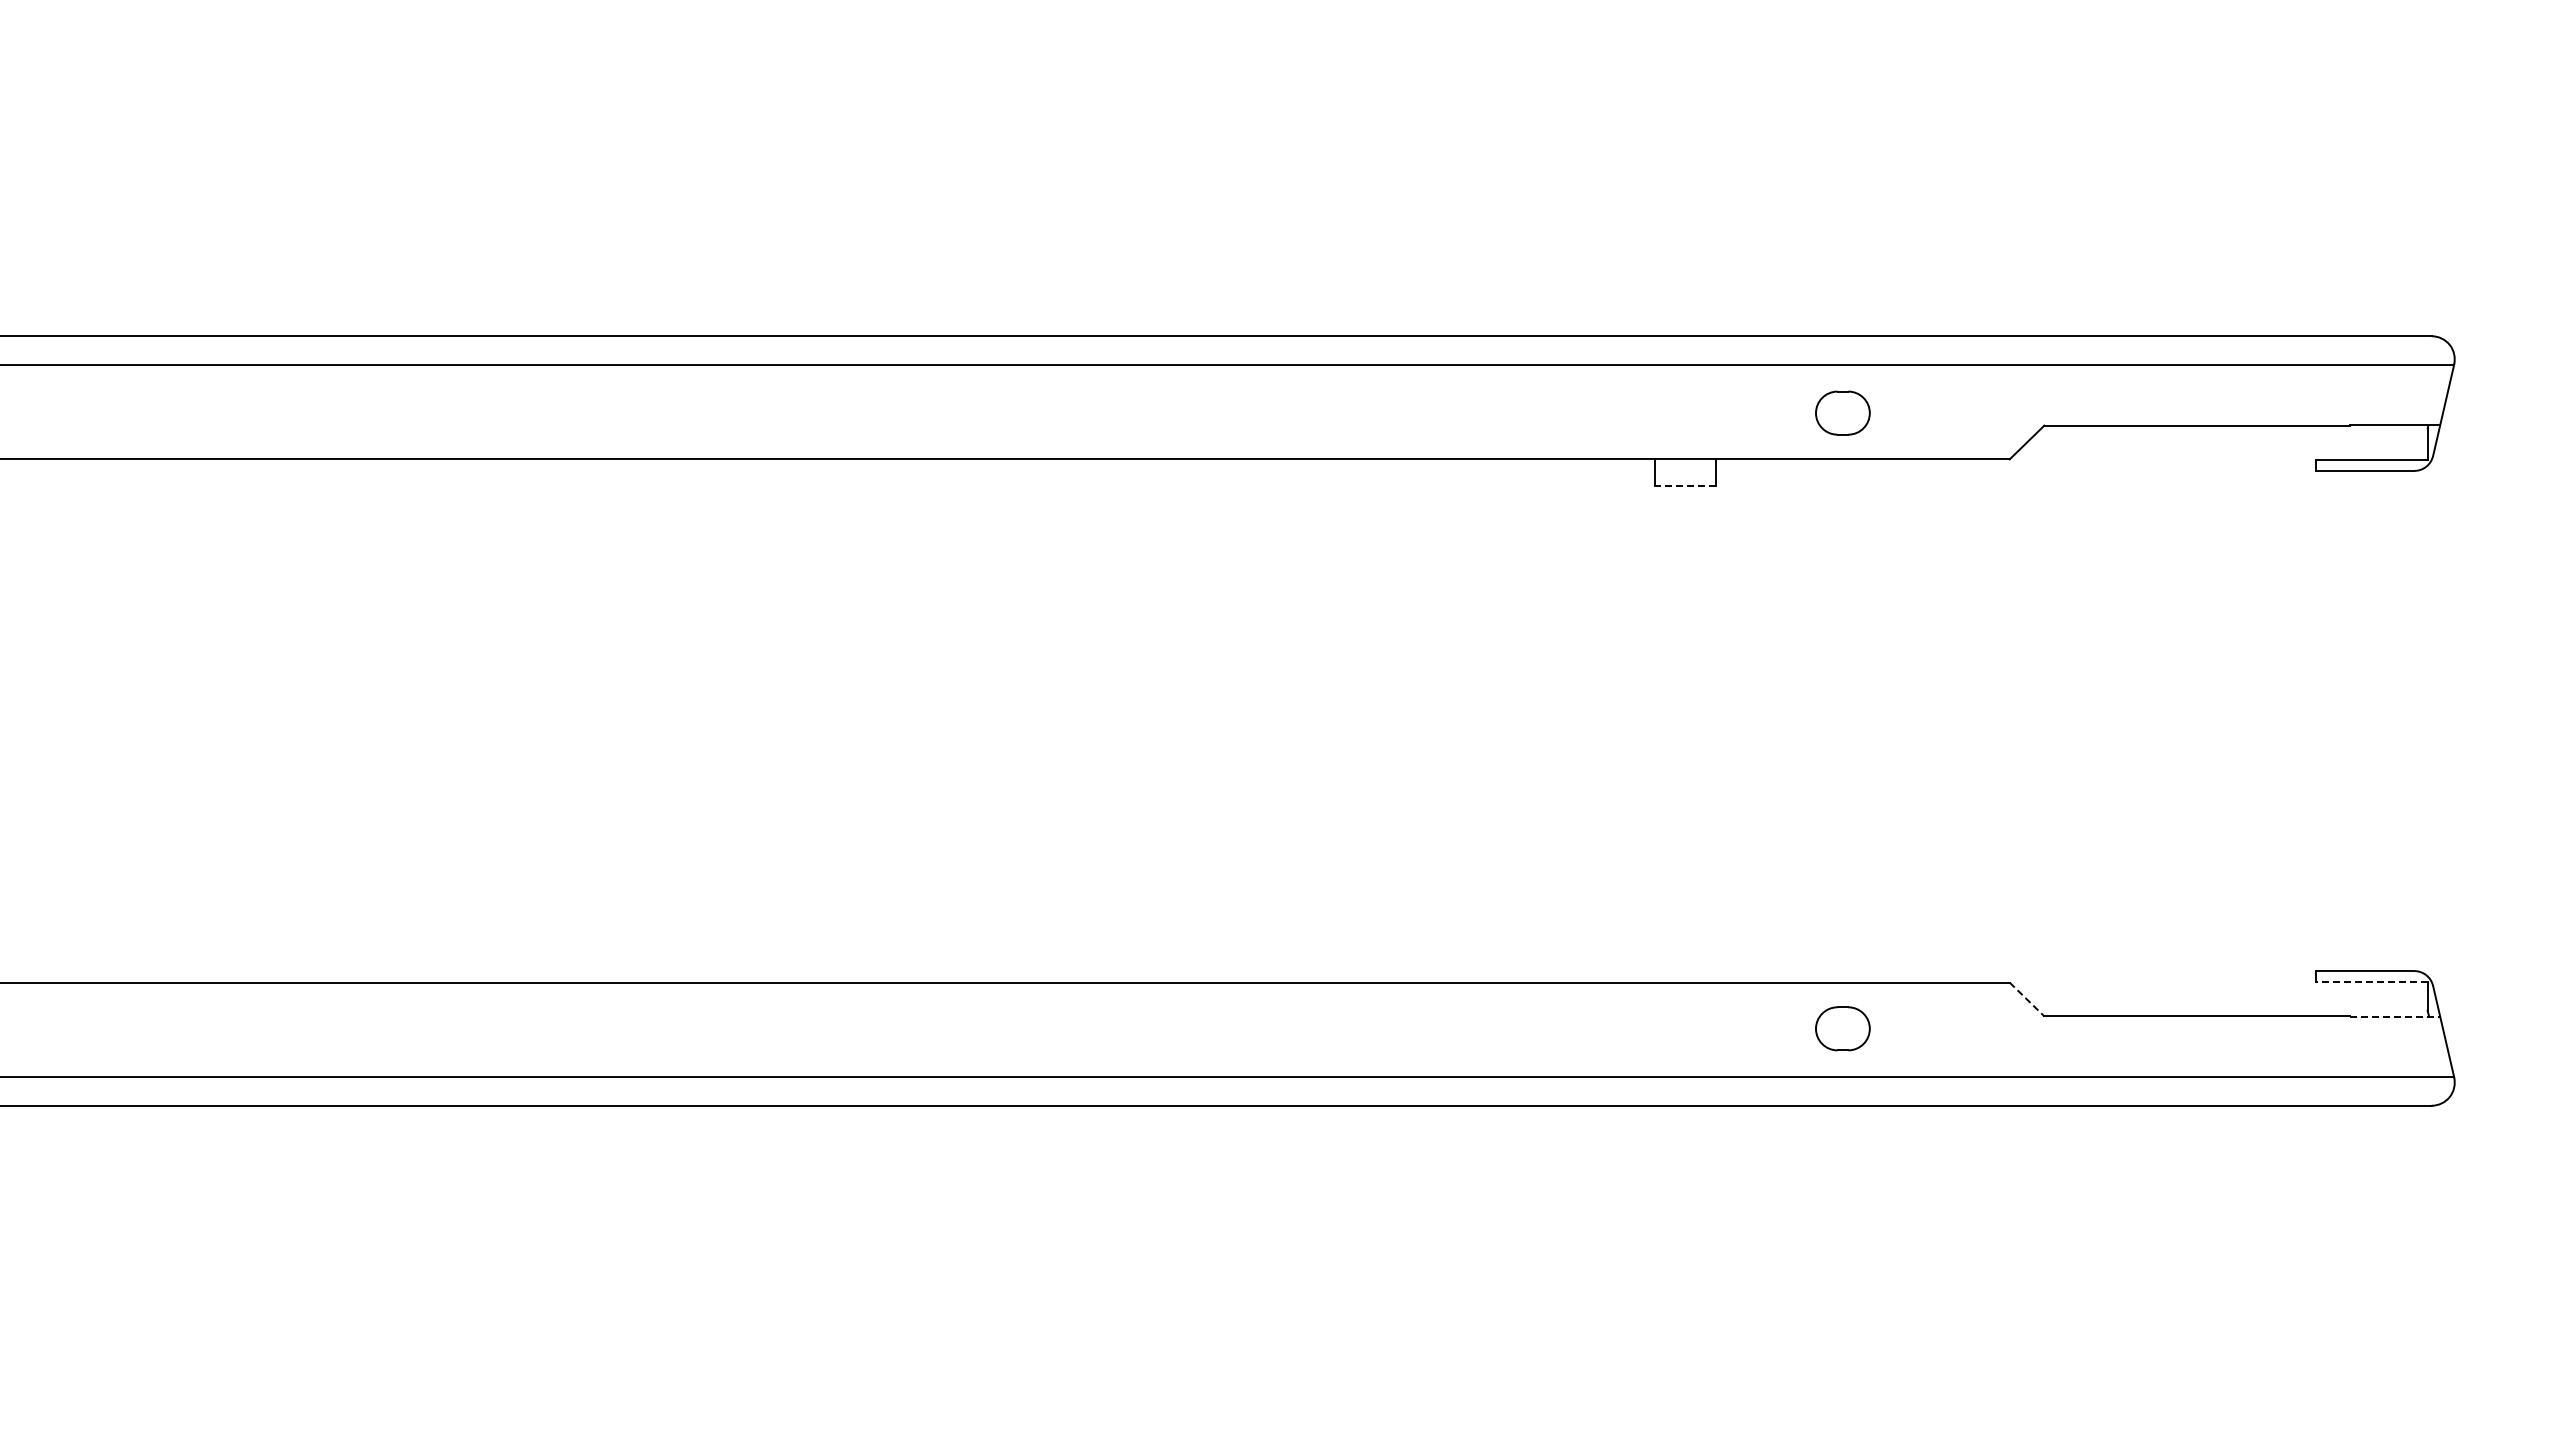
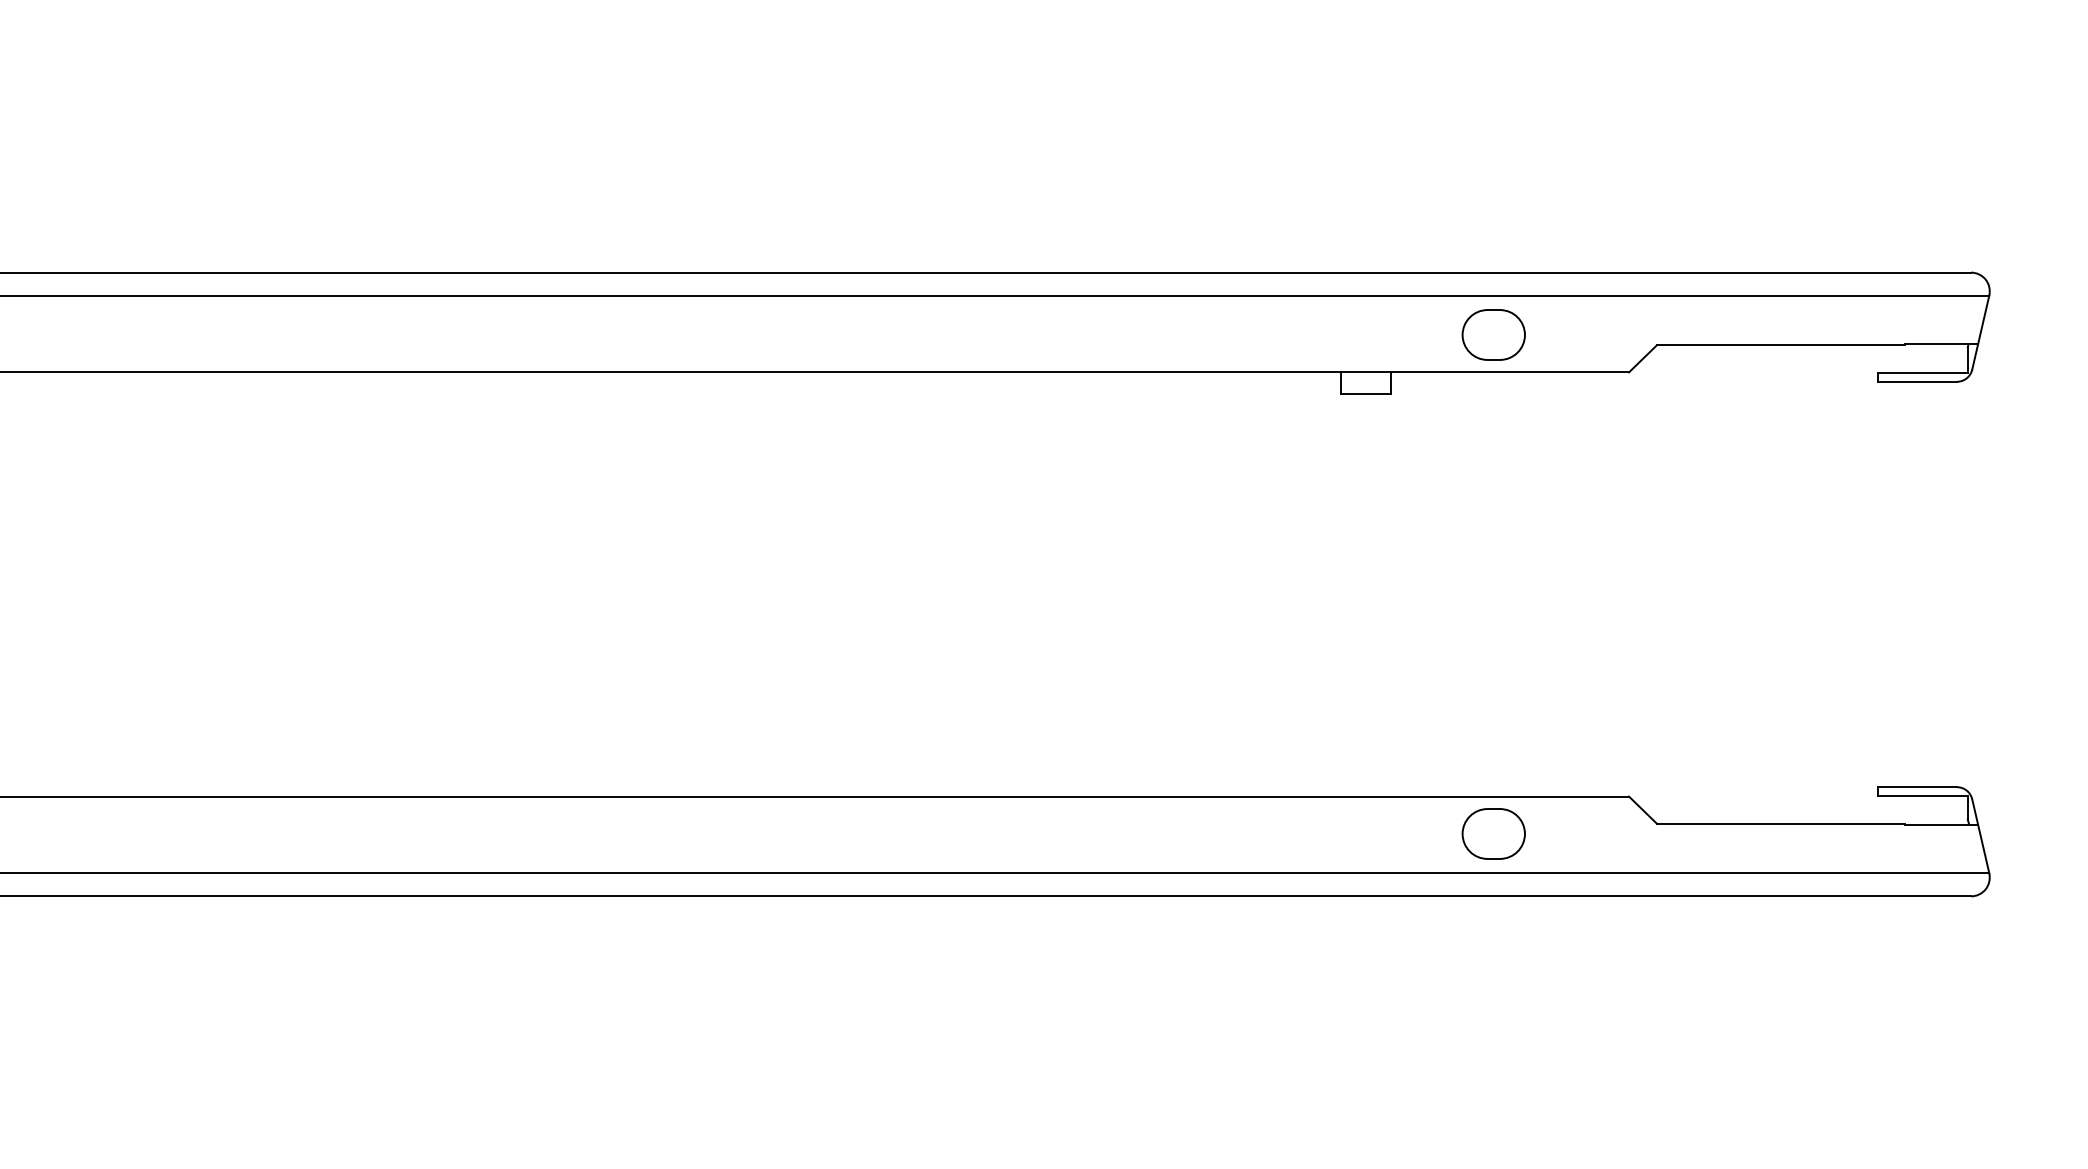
part: (1842, 412) -> (1493, 334), size x1.43
line: (1685, 486) -> (1366, 394), dashed -> solid
line: (2372, 981) -> (1923, 795), dashed -> solid
line: (2027, 999) -> (1643, 810), dashed -> solid
line: (2395, 1017) -> (1941, 824), dashed -> solid
part: (1842, 1028) -> (1493, 833), size x1.43

